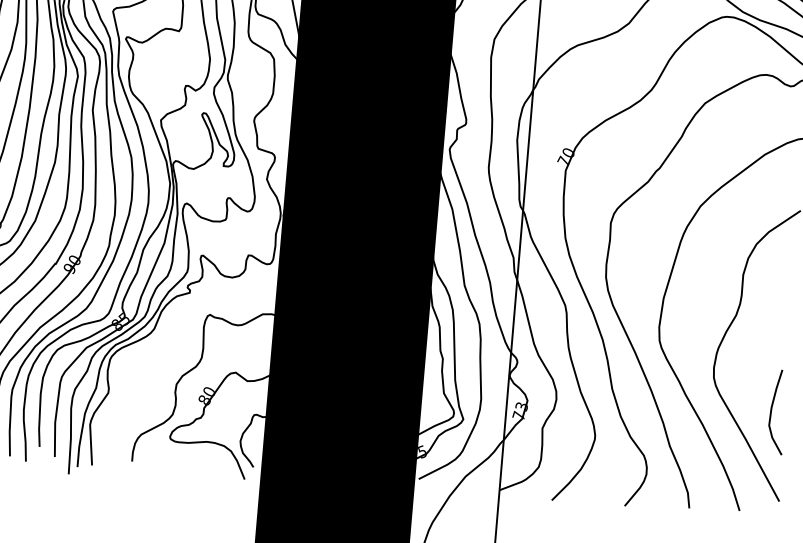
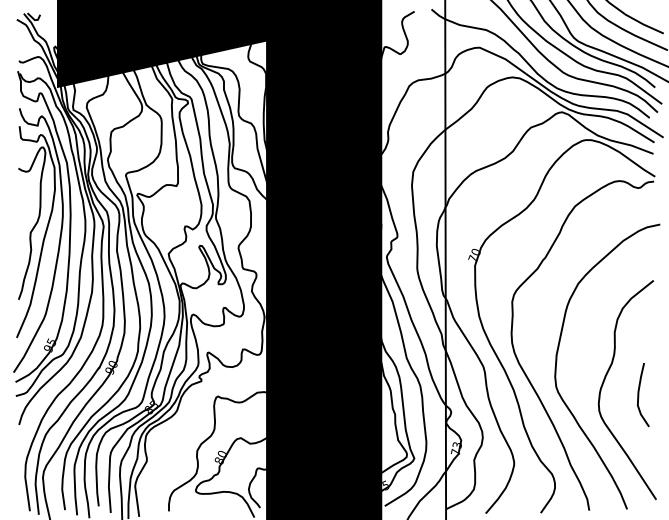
curve: (772, 411) -> (639, 394), moved

